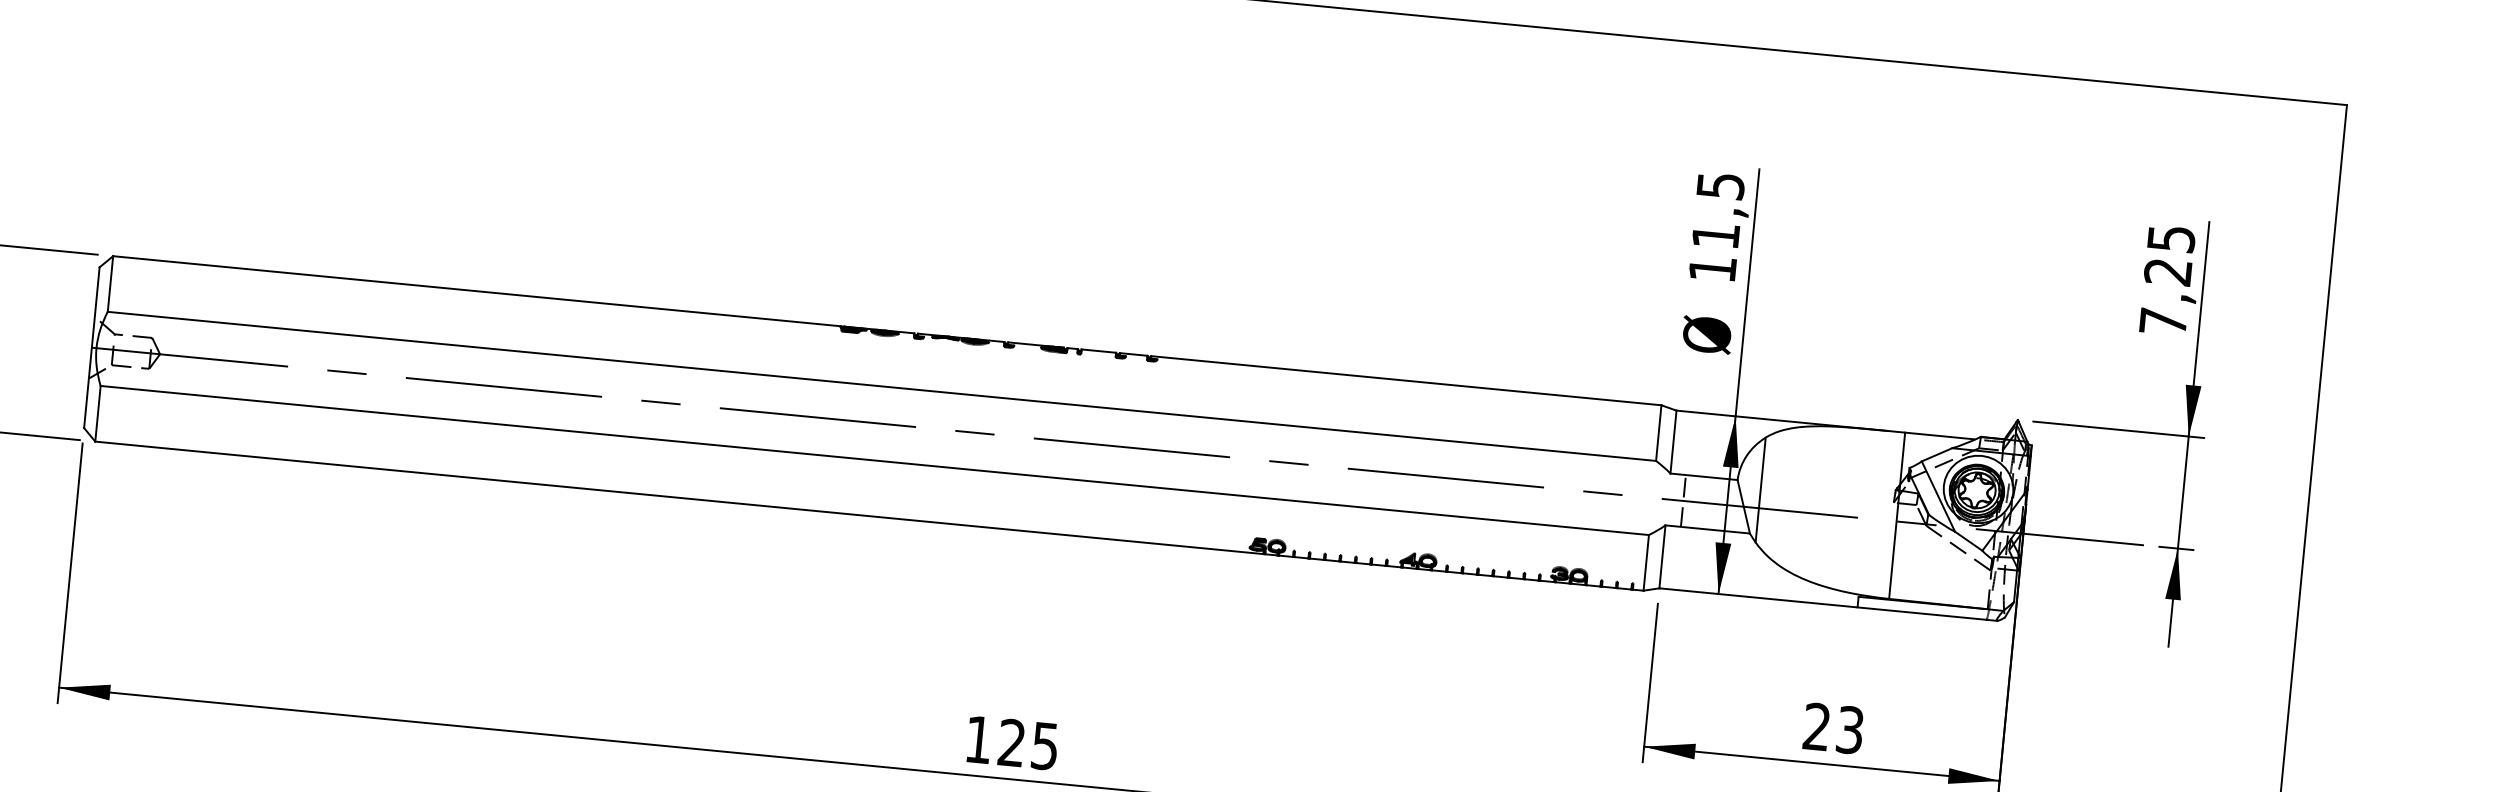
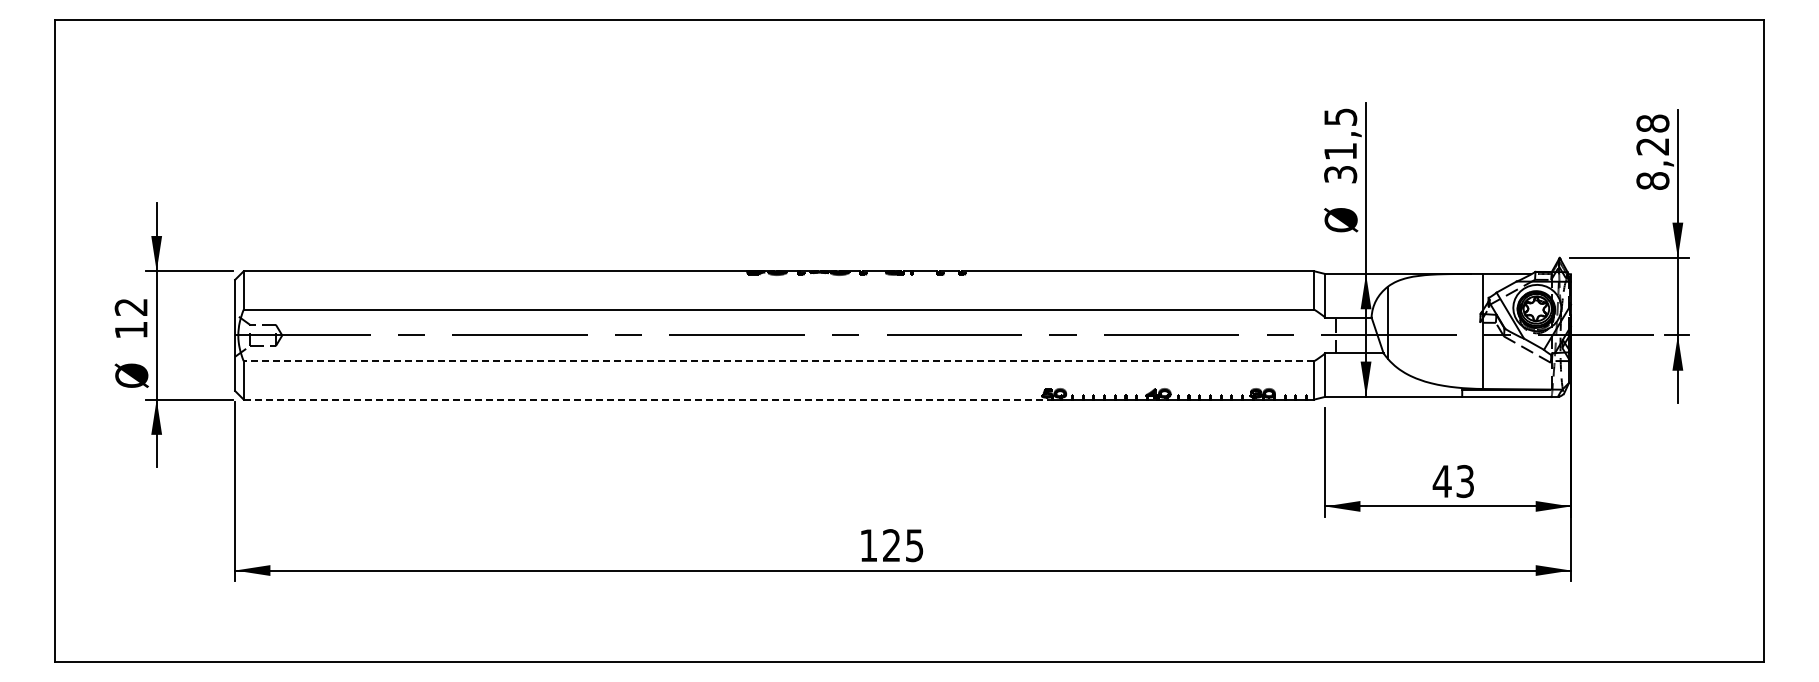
text: (1712, 268) -> (1340, 174), 11,5 -> 31,5
text: (2166, 279) -> (1652, 151), 7,25 -> 8,28
line: (873, 461) -> (778, 361), solid -> dashed
line: (680, 497) -> (648, 399), solid -> dashed
text: (1815, 726) -> (1441, 481), 23 -> 43

